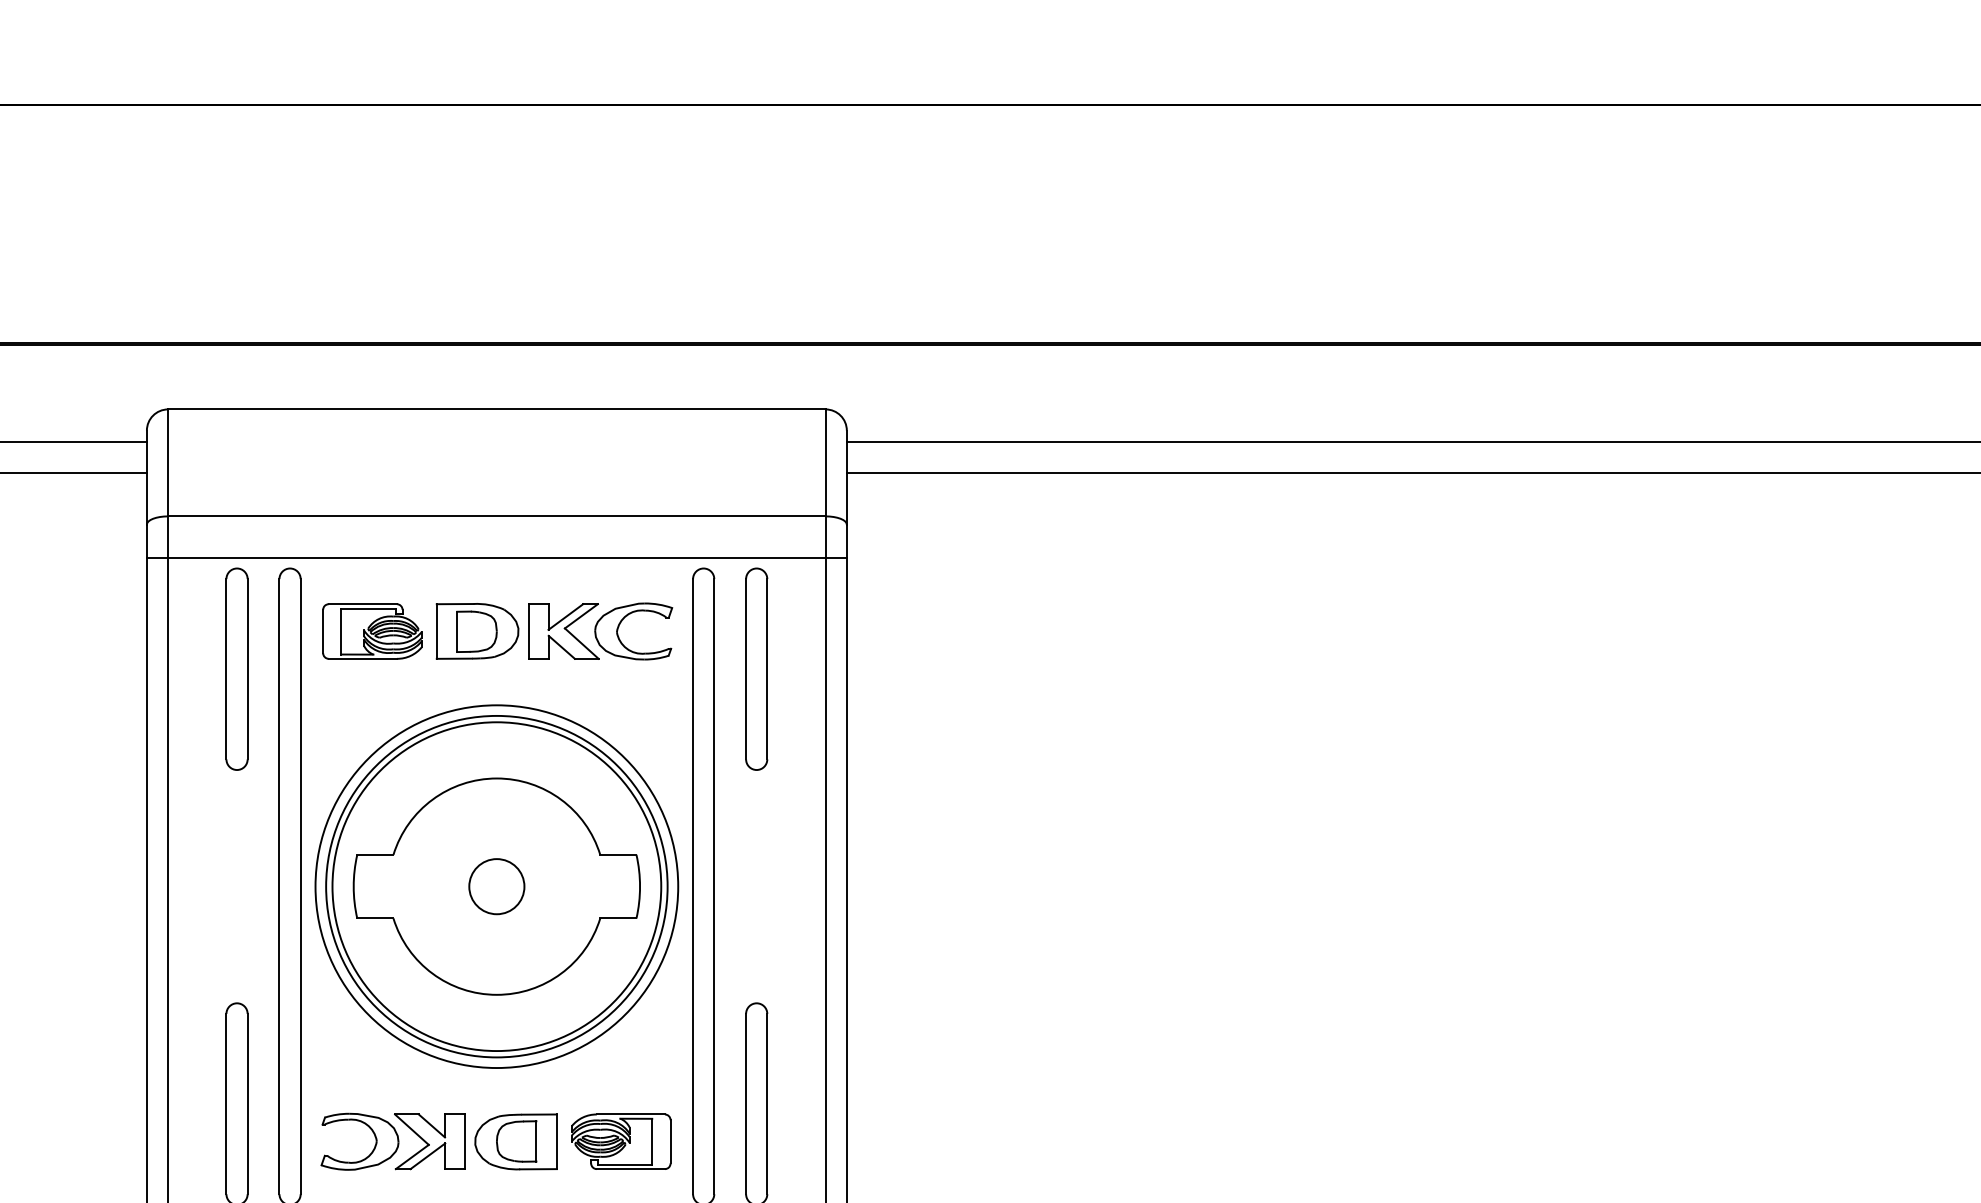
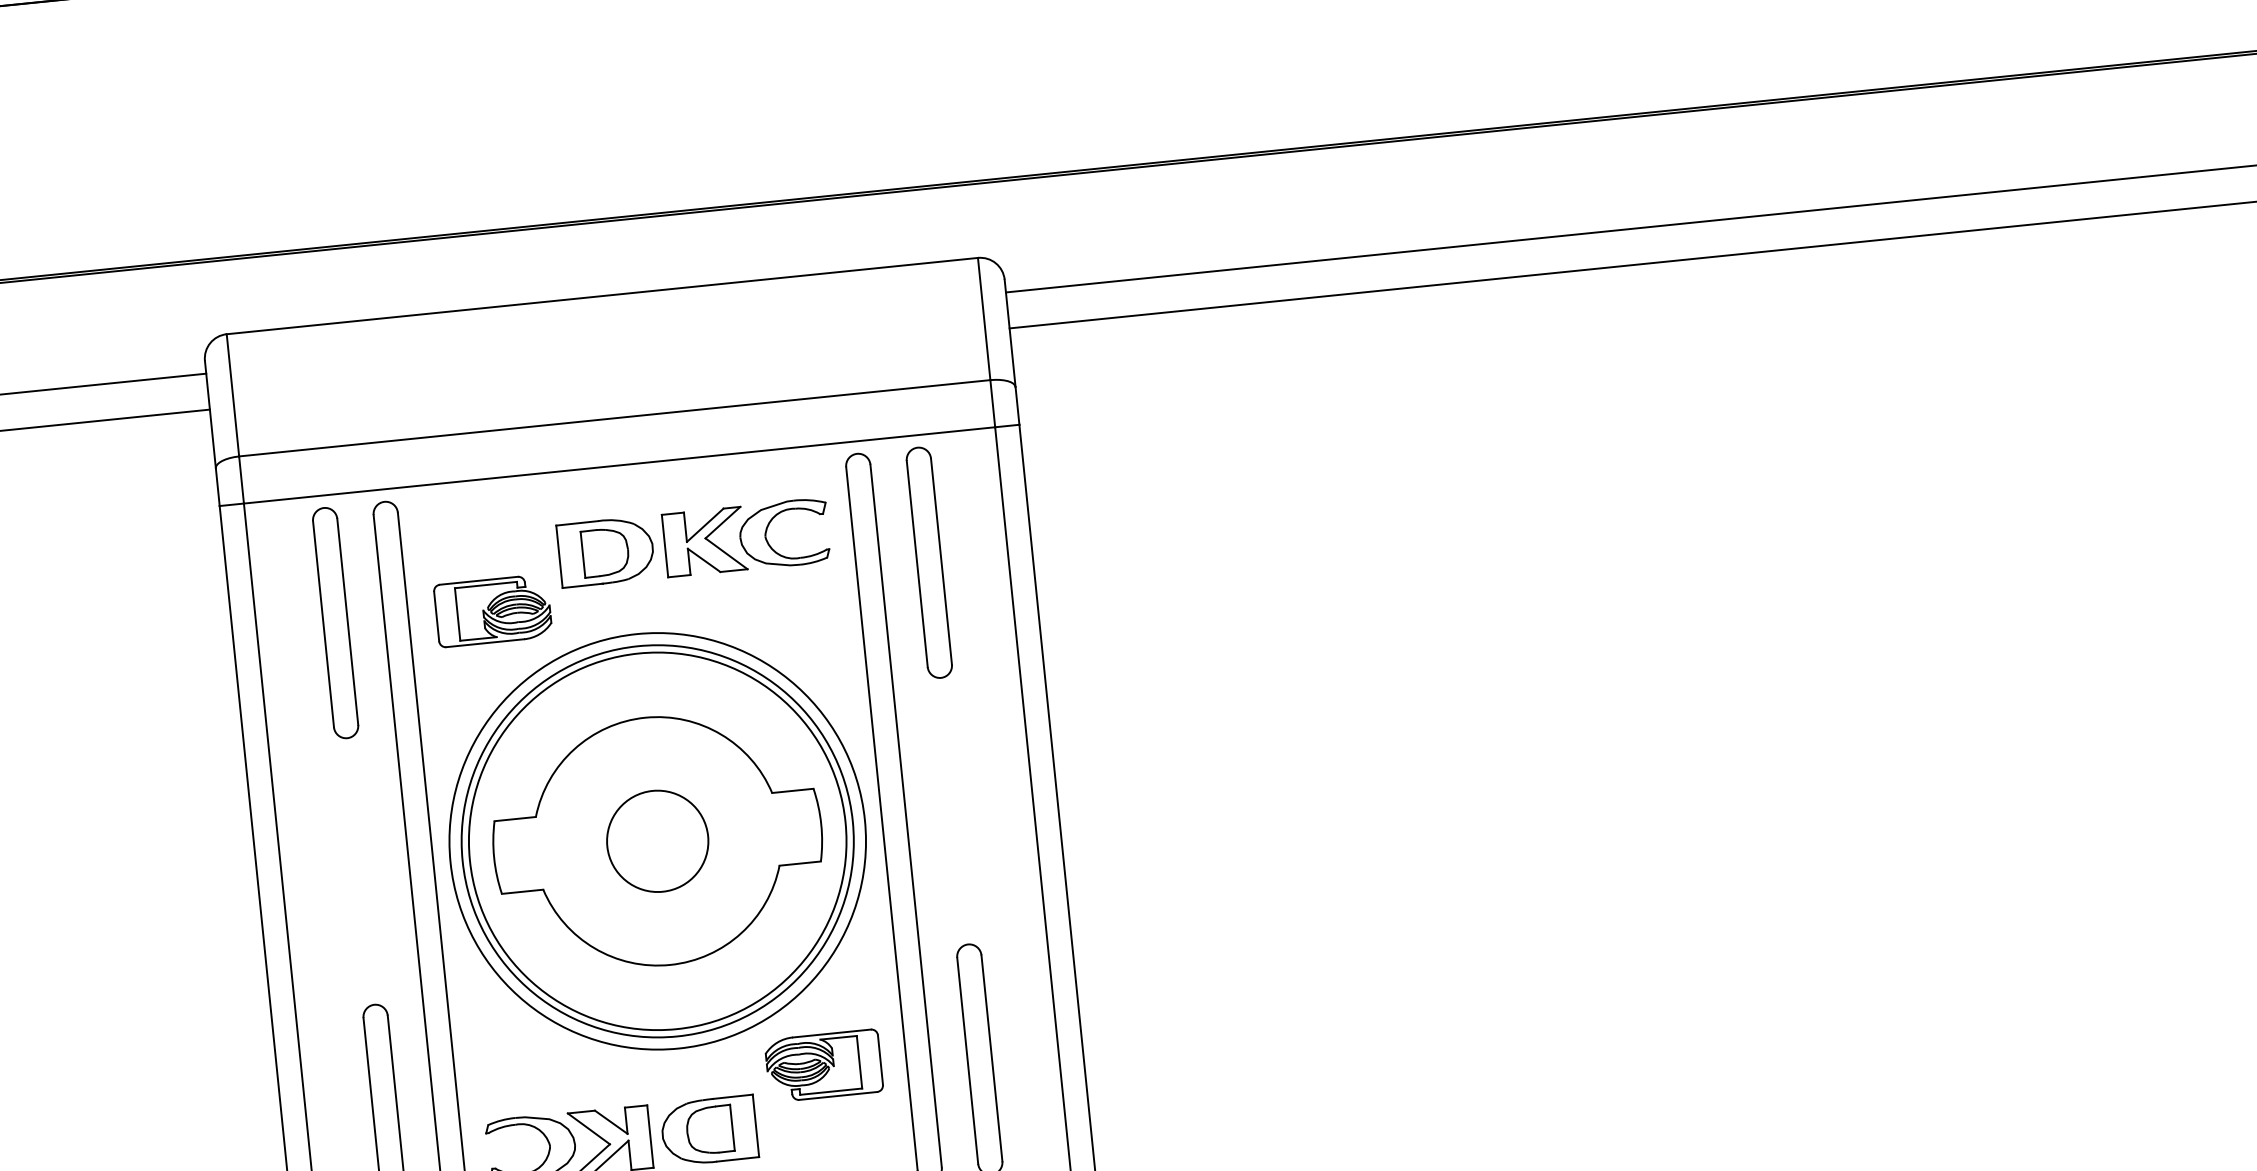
part: (372, 631) -> (493, 610), moved
circle: (496, 886) -> (657, 841), size x1.6
part: (621, 1141) -> (824, 1065), moved

